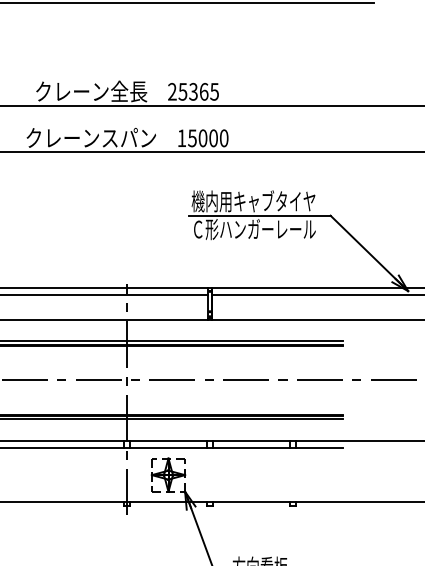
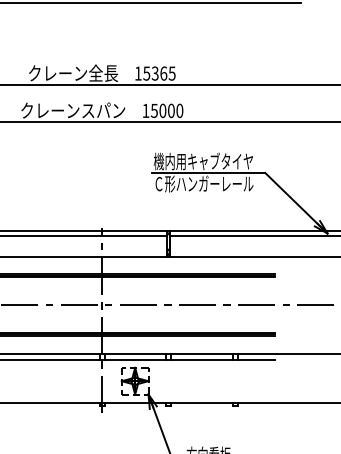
text: (171, 91) -> (137, 73), 25365 -> 15365

